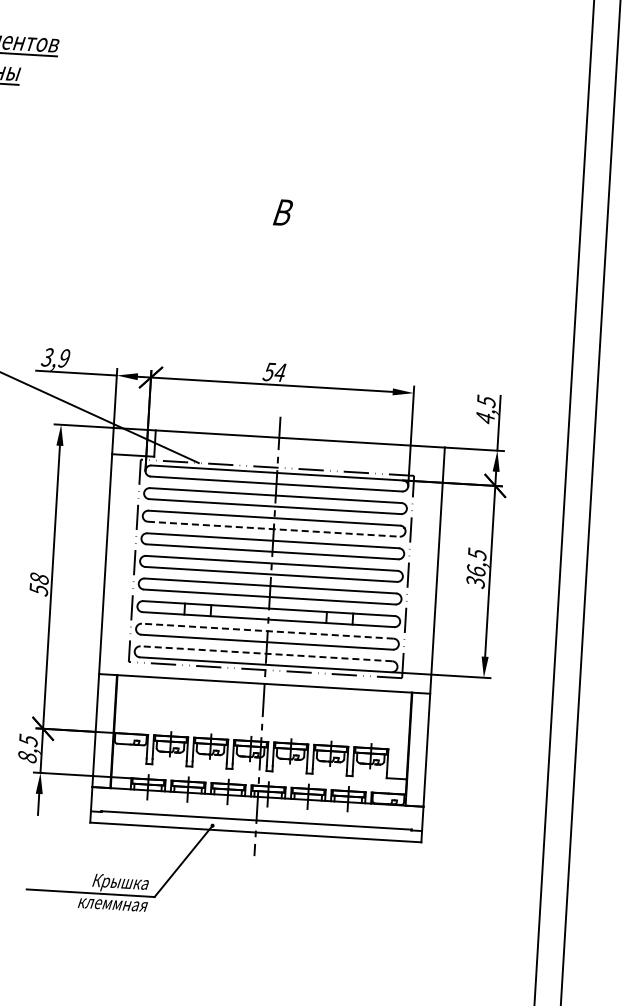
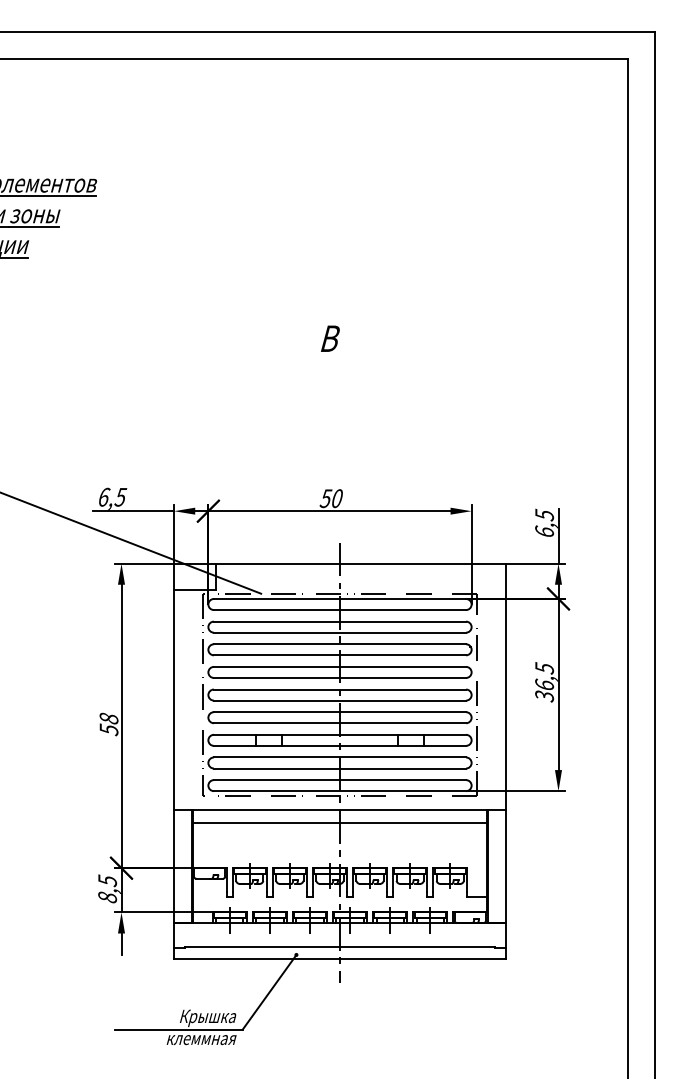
text: (56, 357) -> (112, 496), 3,9 -> 6,5
text: (279, 372) -> (336, 498), 54 -> 50
text: (485, 417) -> (544, 531), 4,5 -> 6,5
line: (274, 529) -> (340, 655), dashed -> solid
line: (267, 631) -> (339, 757), dashed -> solid
line: (265, 654) -> (339, 780), dashed -> solid
line: (263, 696) -> (339, 822), added

